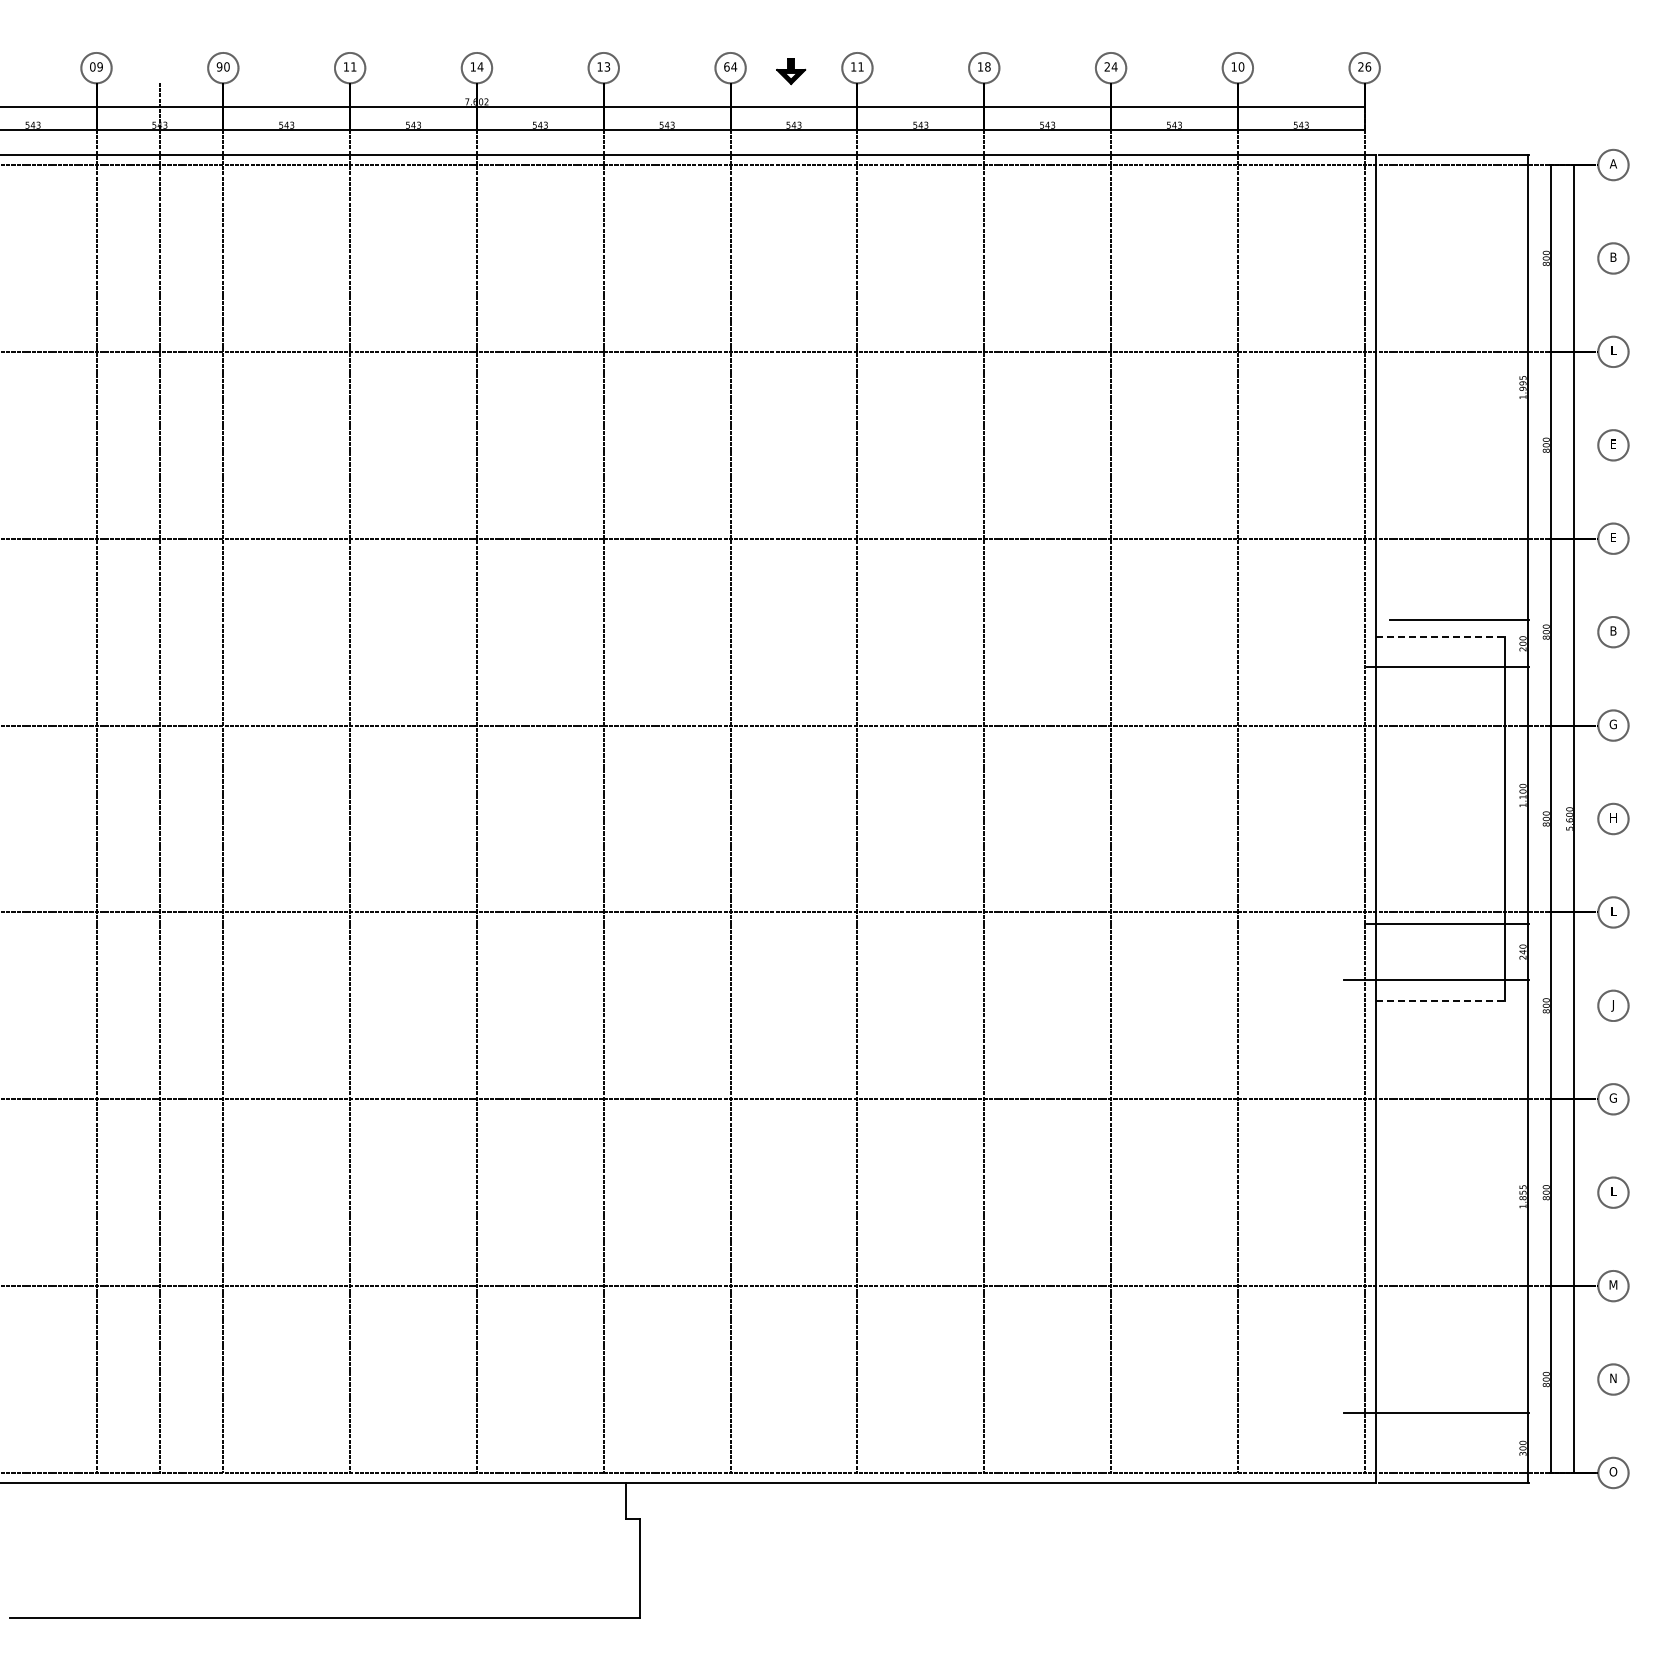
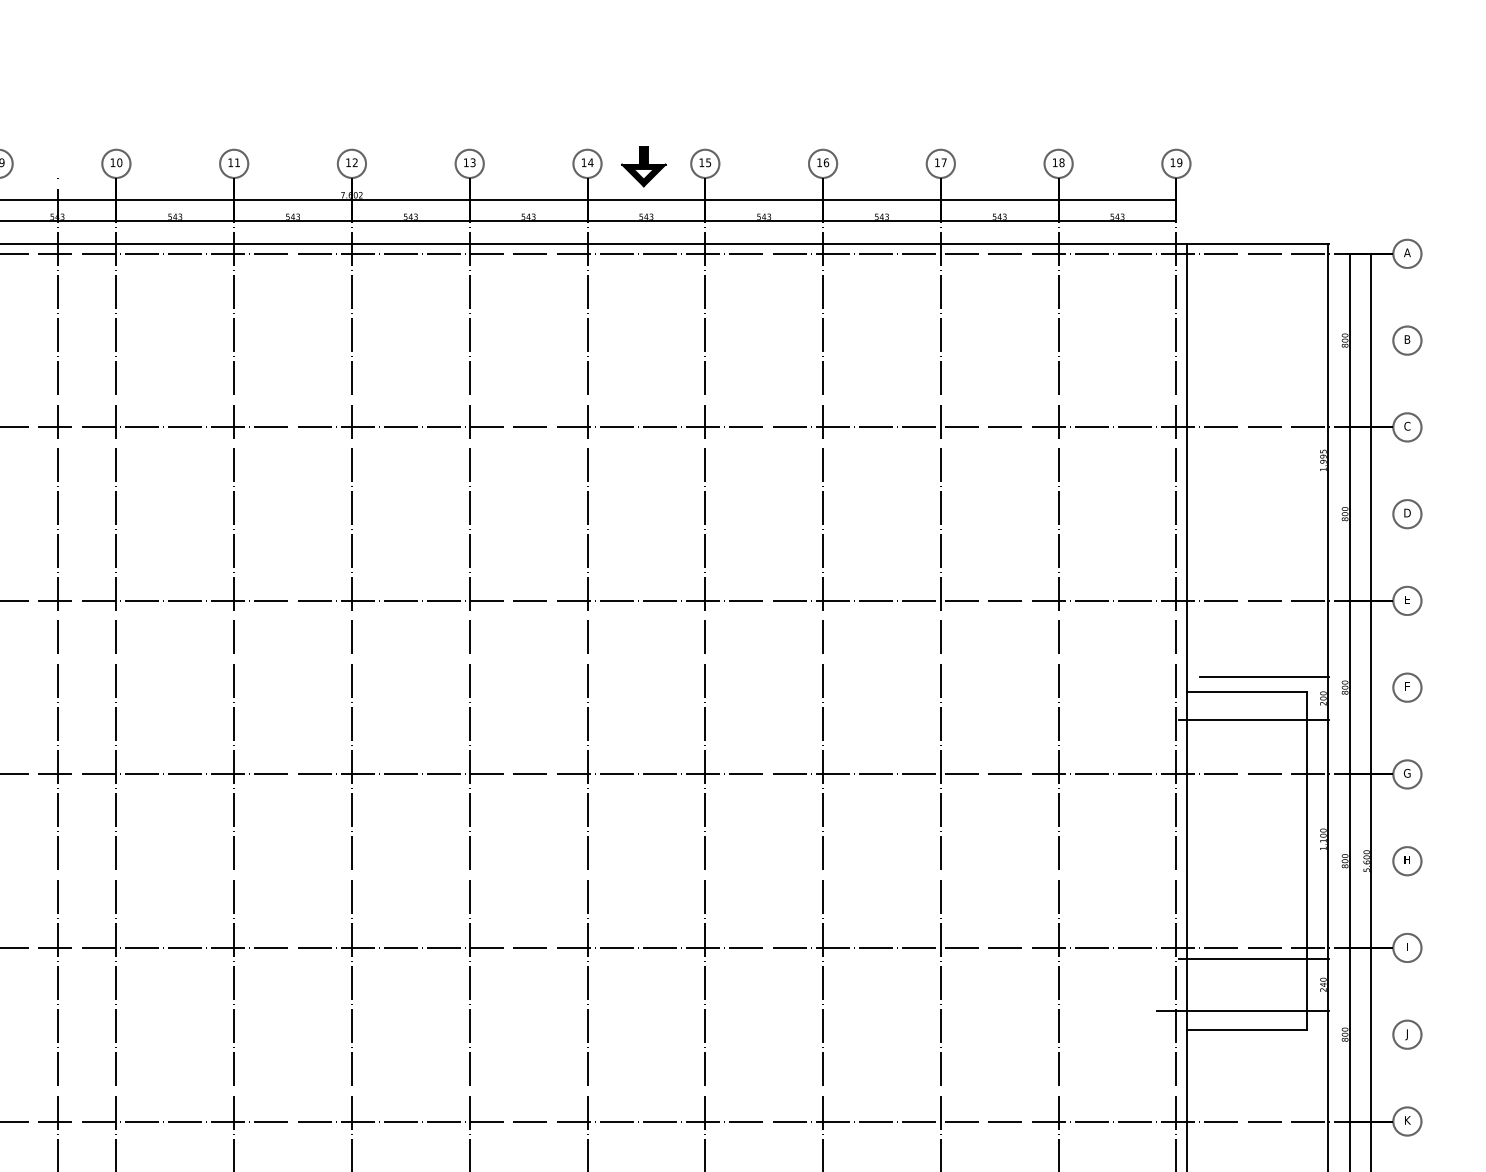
text: (219, 66) -> (112, 162), 90 -> 10
text: (480, 66) -> (355, 162), 14 -> 12
text: (726, 66) -> (583, 162), 64 -> 14
text: (860, 66) -> (708, 162), 11 -> 15
text: (987, 66) -> (826, 162), 18 -> 16
text: (1110, 66) -> (940, 162), 24 -> 17
text: (1241, 66) -> (1061, 162), 10 -> 18
text: (1364, 66) -> (1176, 162), 26 -> 19
part: (790, 71) -> (643, 166), size x1.67
text: (1613, 350) -> (1407, 426), L -> C
text: (1613, 443) -> (1407, 512), E -> D
text: (1613, 630) -> (1407, 686), B -> F
line: (1441, 636) -> (1247, 691), dashed -> solid
text: (1613, 911) -> (1407, 947), L -> I
line: (1441, 1001) -> (1247, 1030), dashed -> solid
text: (1613, 1097) -> (1407, 1119), G -> K

